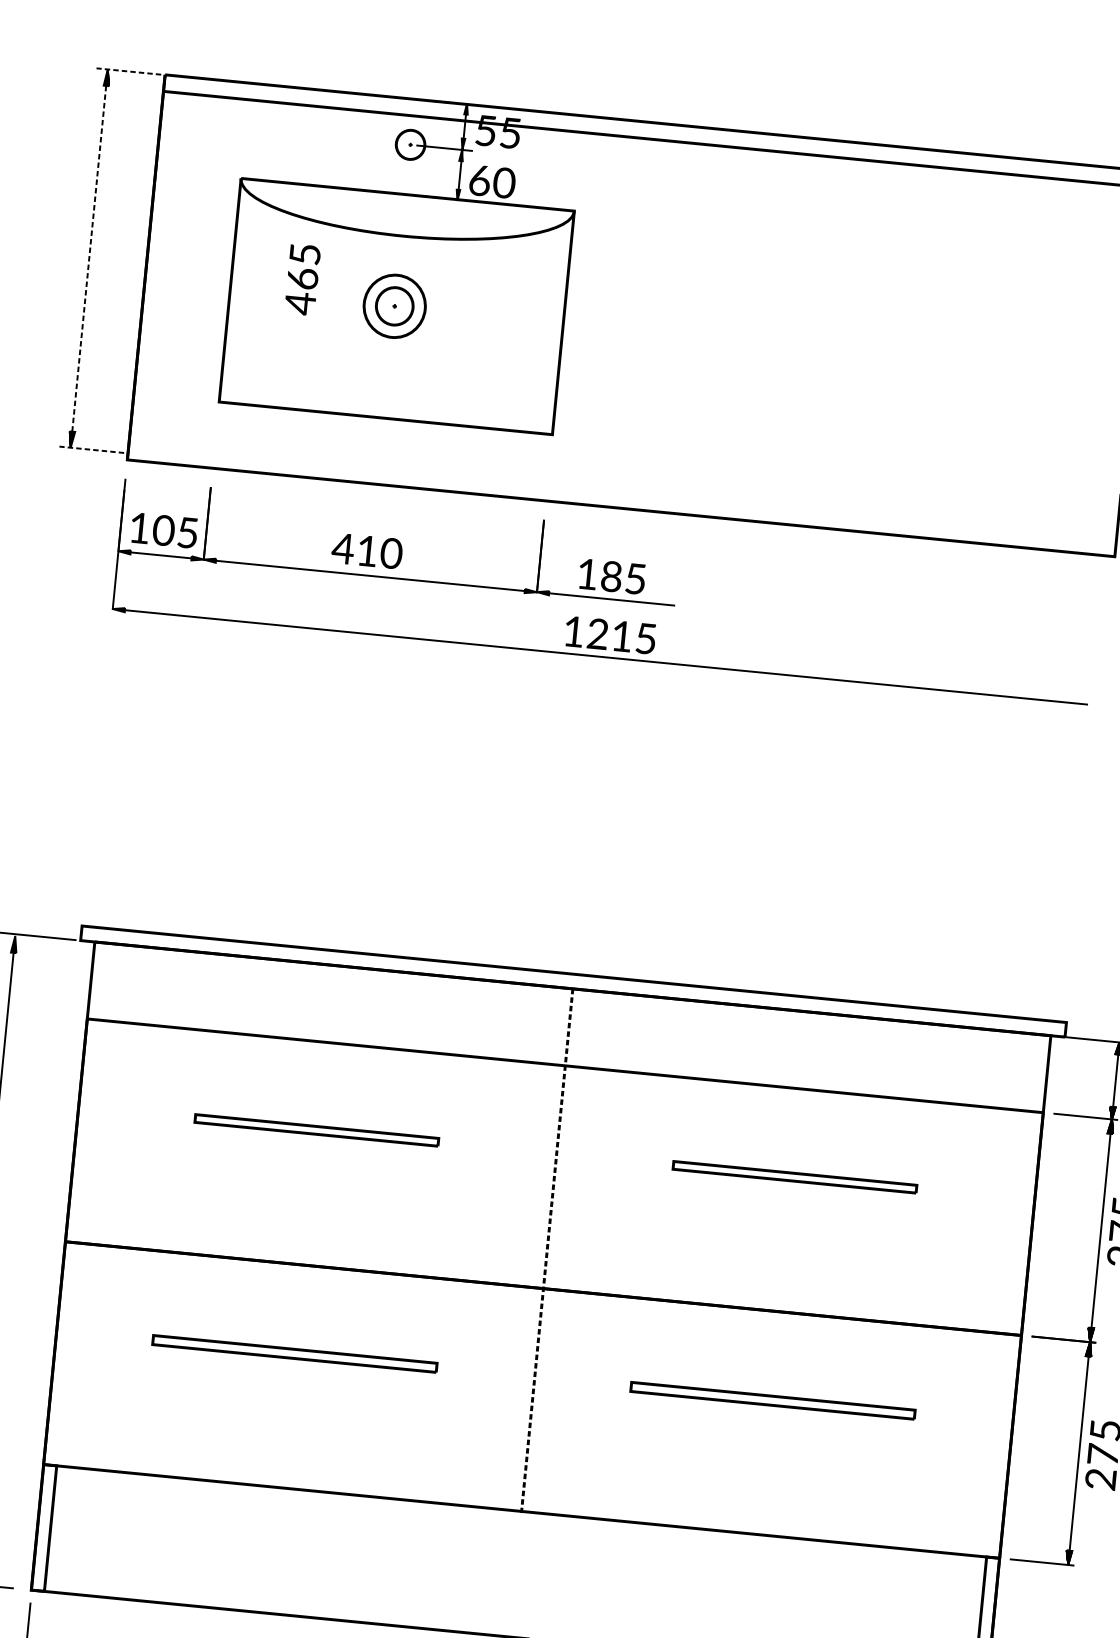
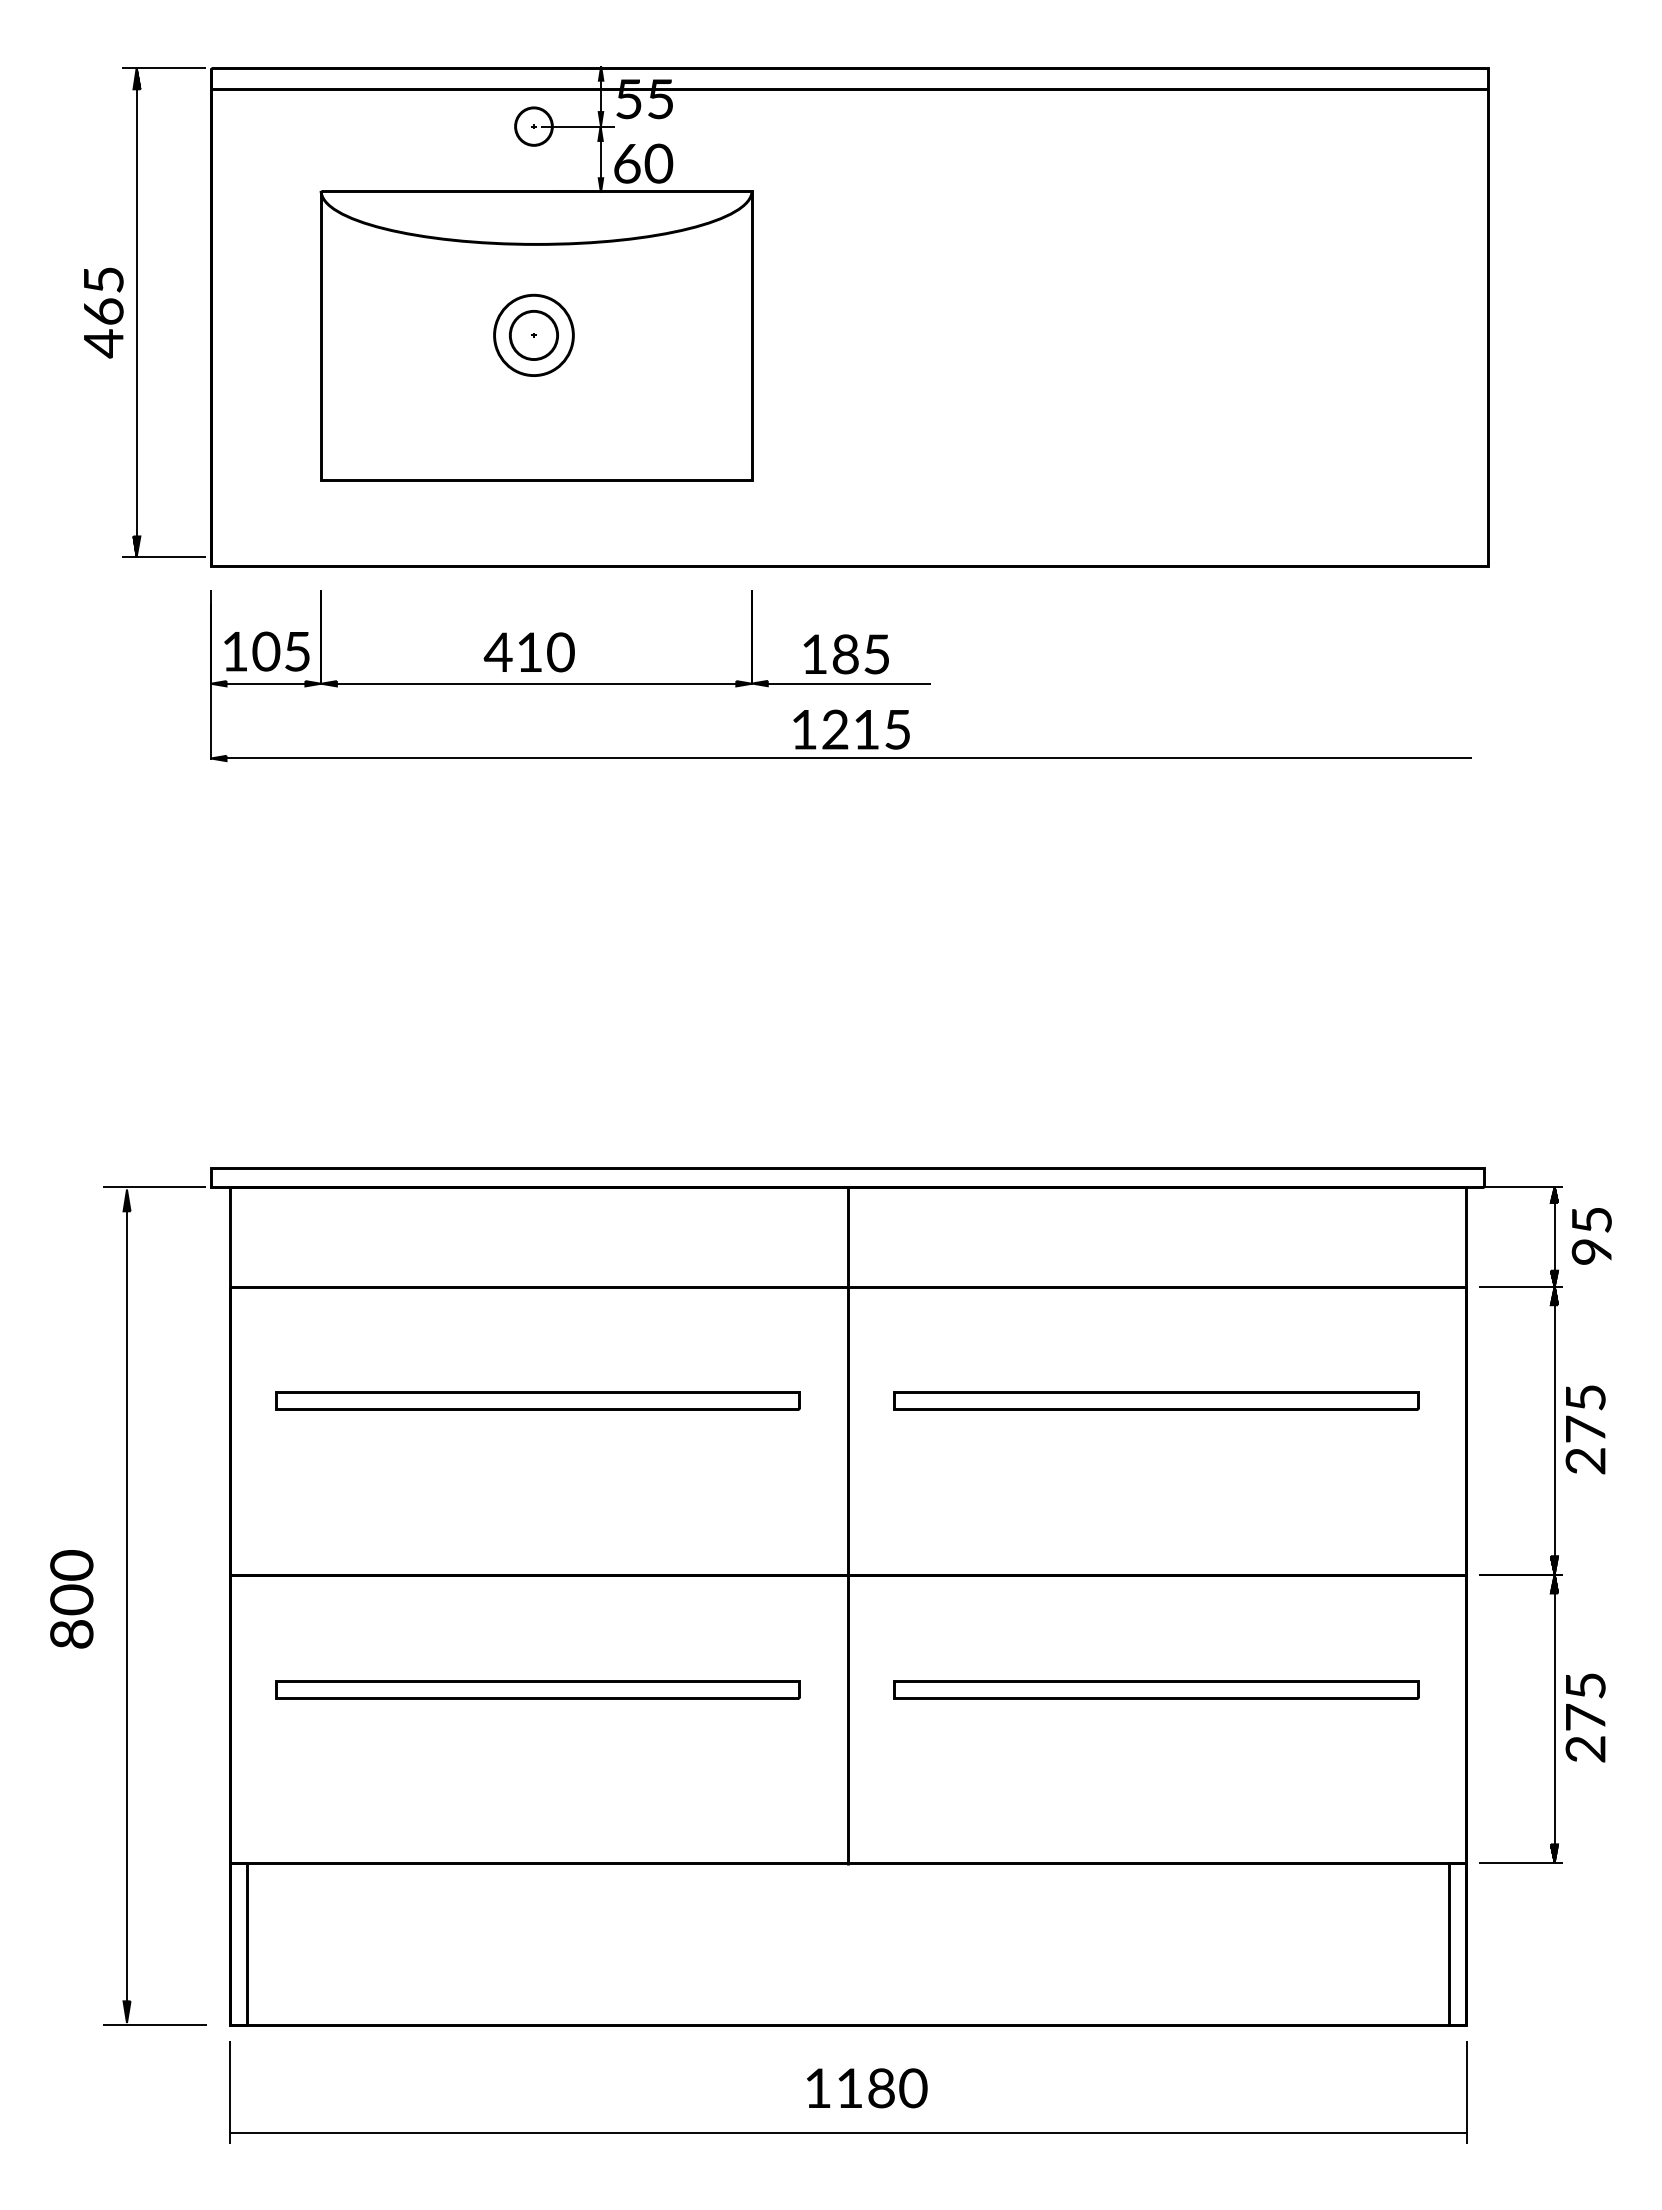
line: (128, 71) -> (163, 68), dashed -> solid
line: (88, 260) -> (136, 315), dashed -> solid
text: (302, 279) -> (103, 312), moved
line: (91, 449) -> (163, 557), dashed -> solid
part: (316, 1130) -> (537, 1400), size x1.67
part: (795, 1177) -> (1156, 1400), size x1.67
line: (546, 1251) -> (847, 1526), dashed -> solid
part: (294, 1353) -> (537, 1689), size x1.43
part: (773, 1400) -> (1156, 1689), size x1.43

